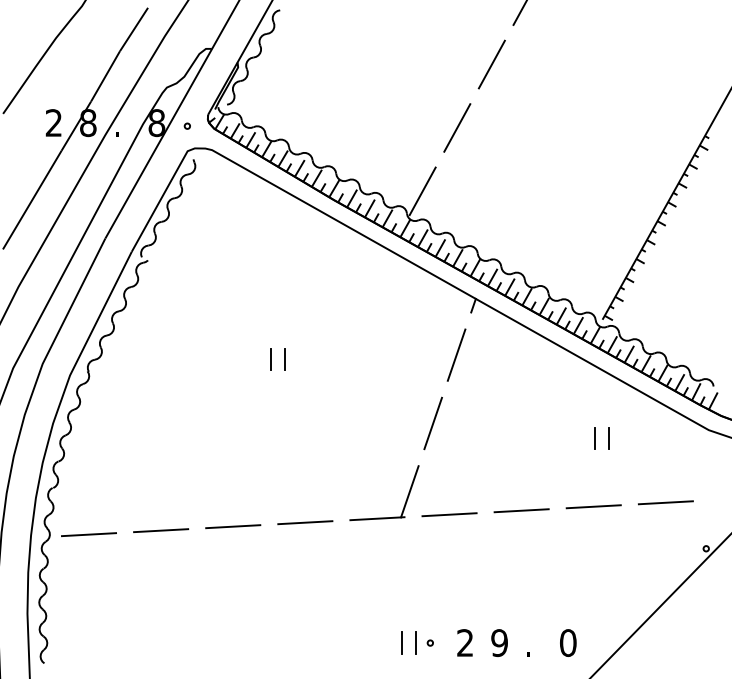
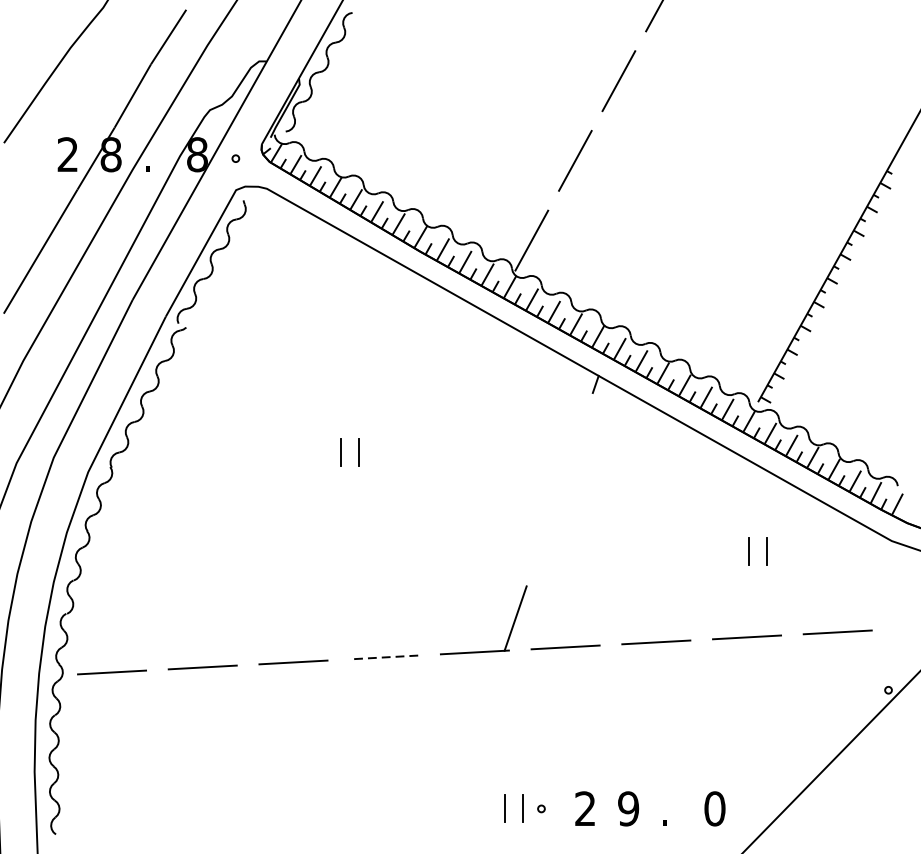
line: (456, 354) -> (574, 445), removed
line: (432, 423) -> (544, 532), removed
line: (304, 522) -> (383, 657), solid -> dashed

